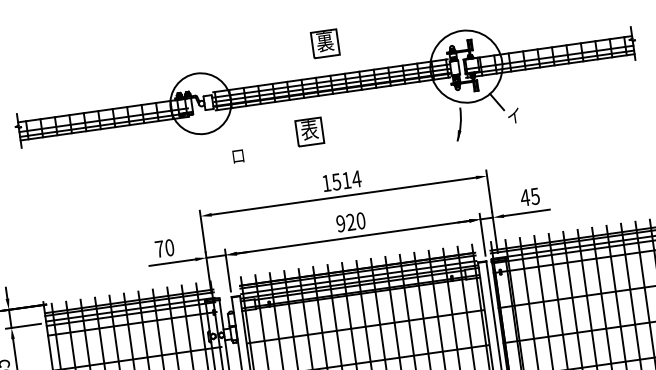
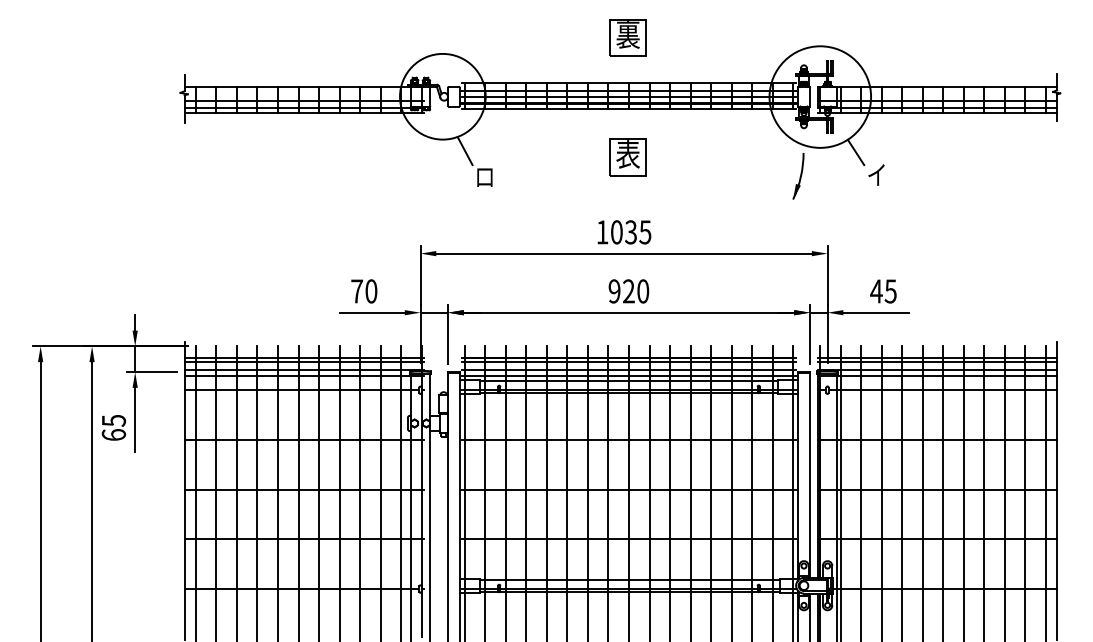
part: (309, 132) -> (627, 157), moved
line: (221, 139) -> (464, 150), added
text: (346, 180) -> (630, 232), 1514 -> 1035

